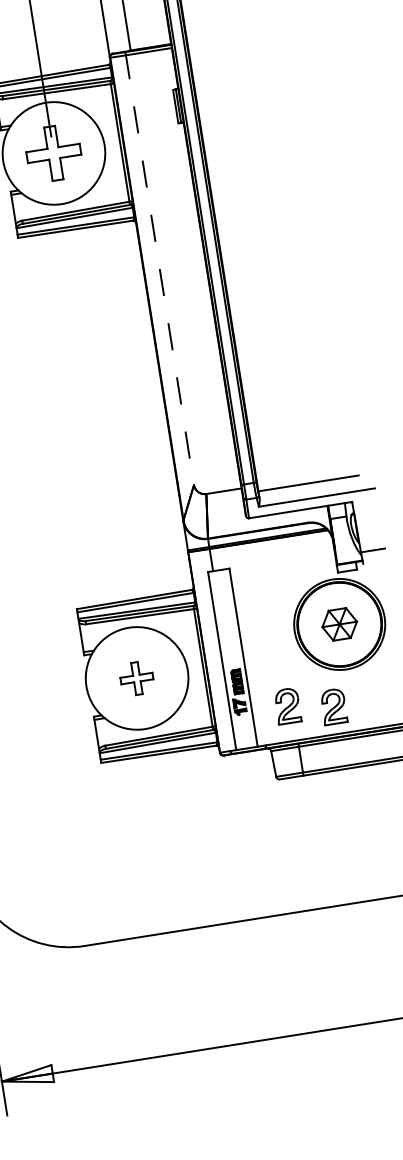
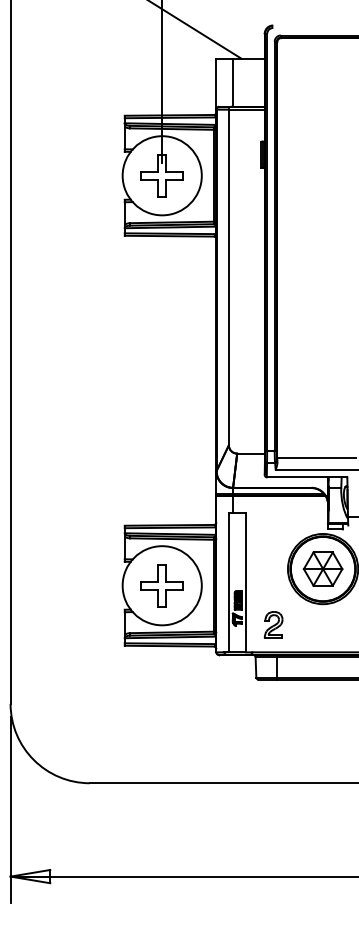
line: (159, 268) -> (228, 276), dashed -> solid
part: (338, 623) -> (322, 568), size x1.43
part: (136, 678) -> (161, 585), size x1.67
part: (333, 706) -> (308, 630), removed

